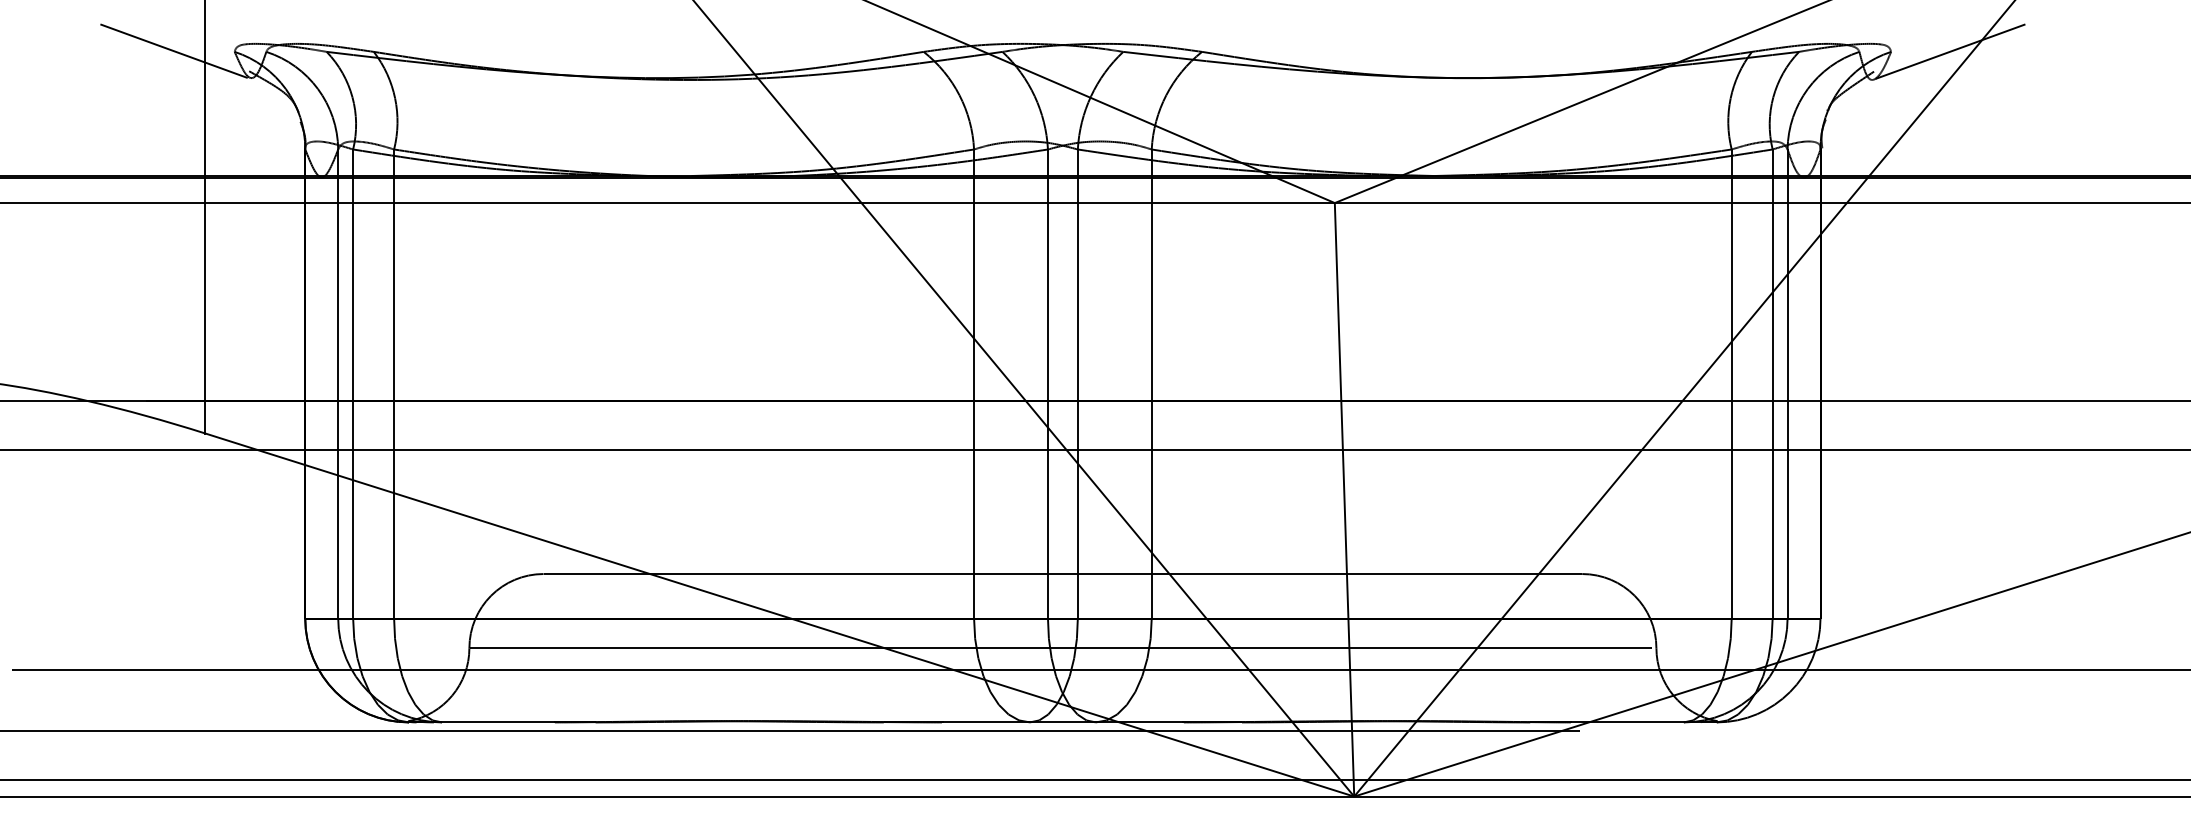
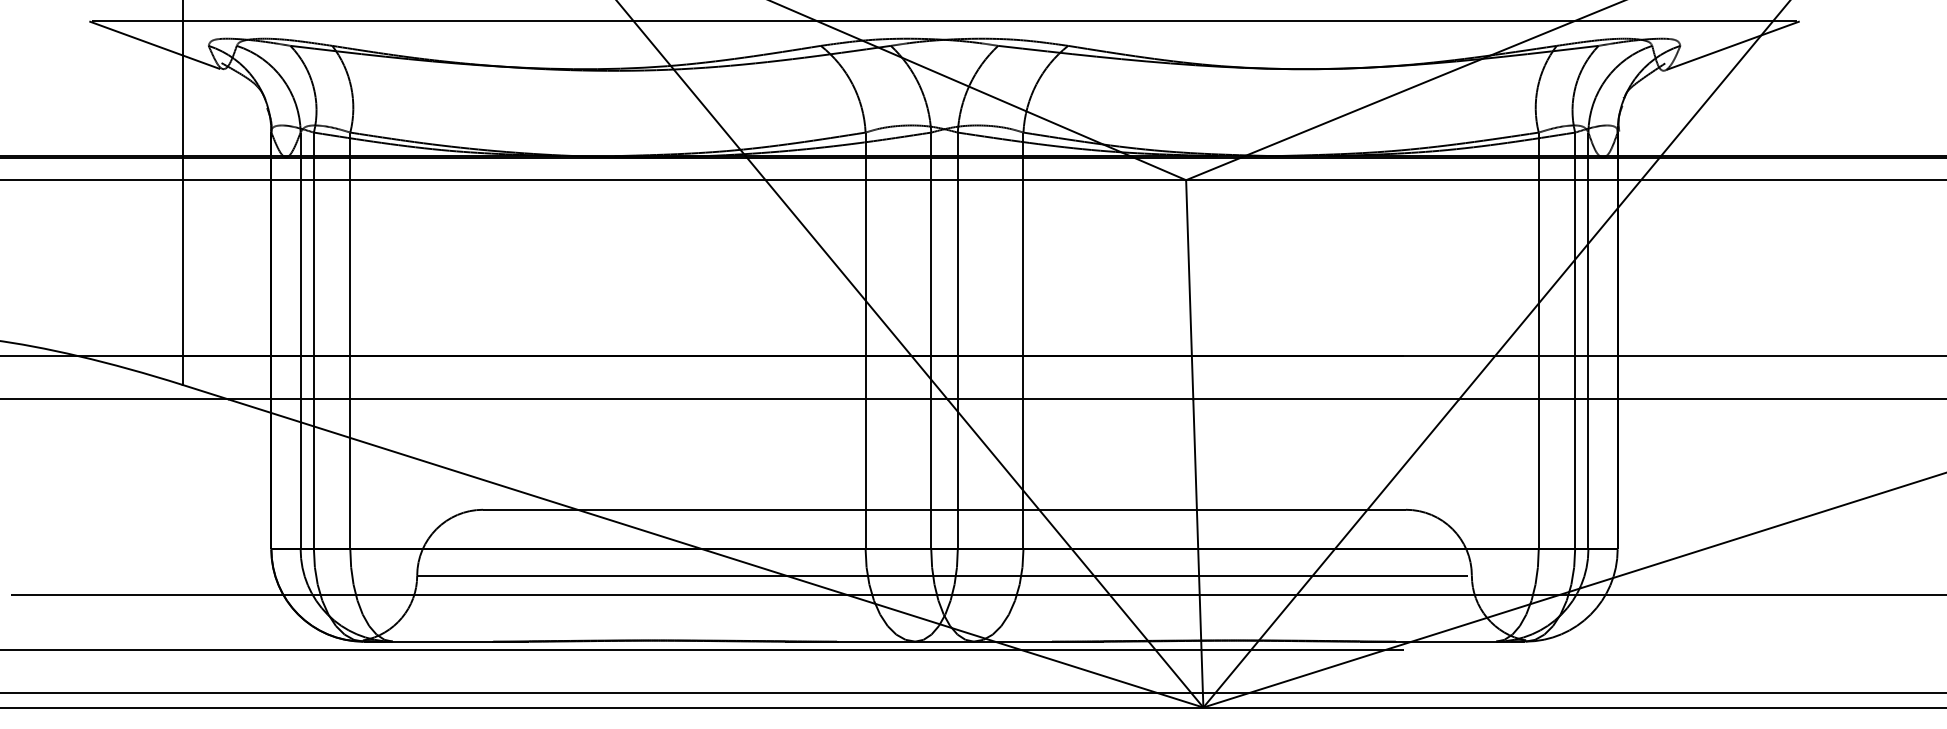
line: (1062, 24) -> (944, 21), added

